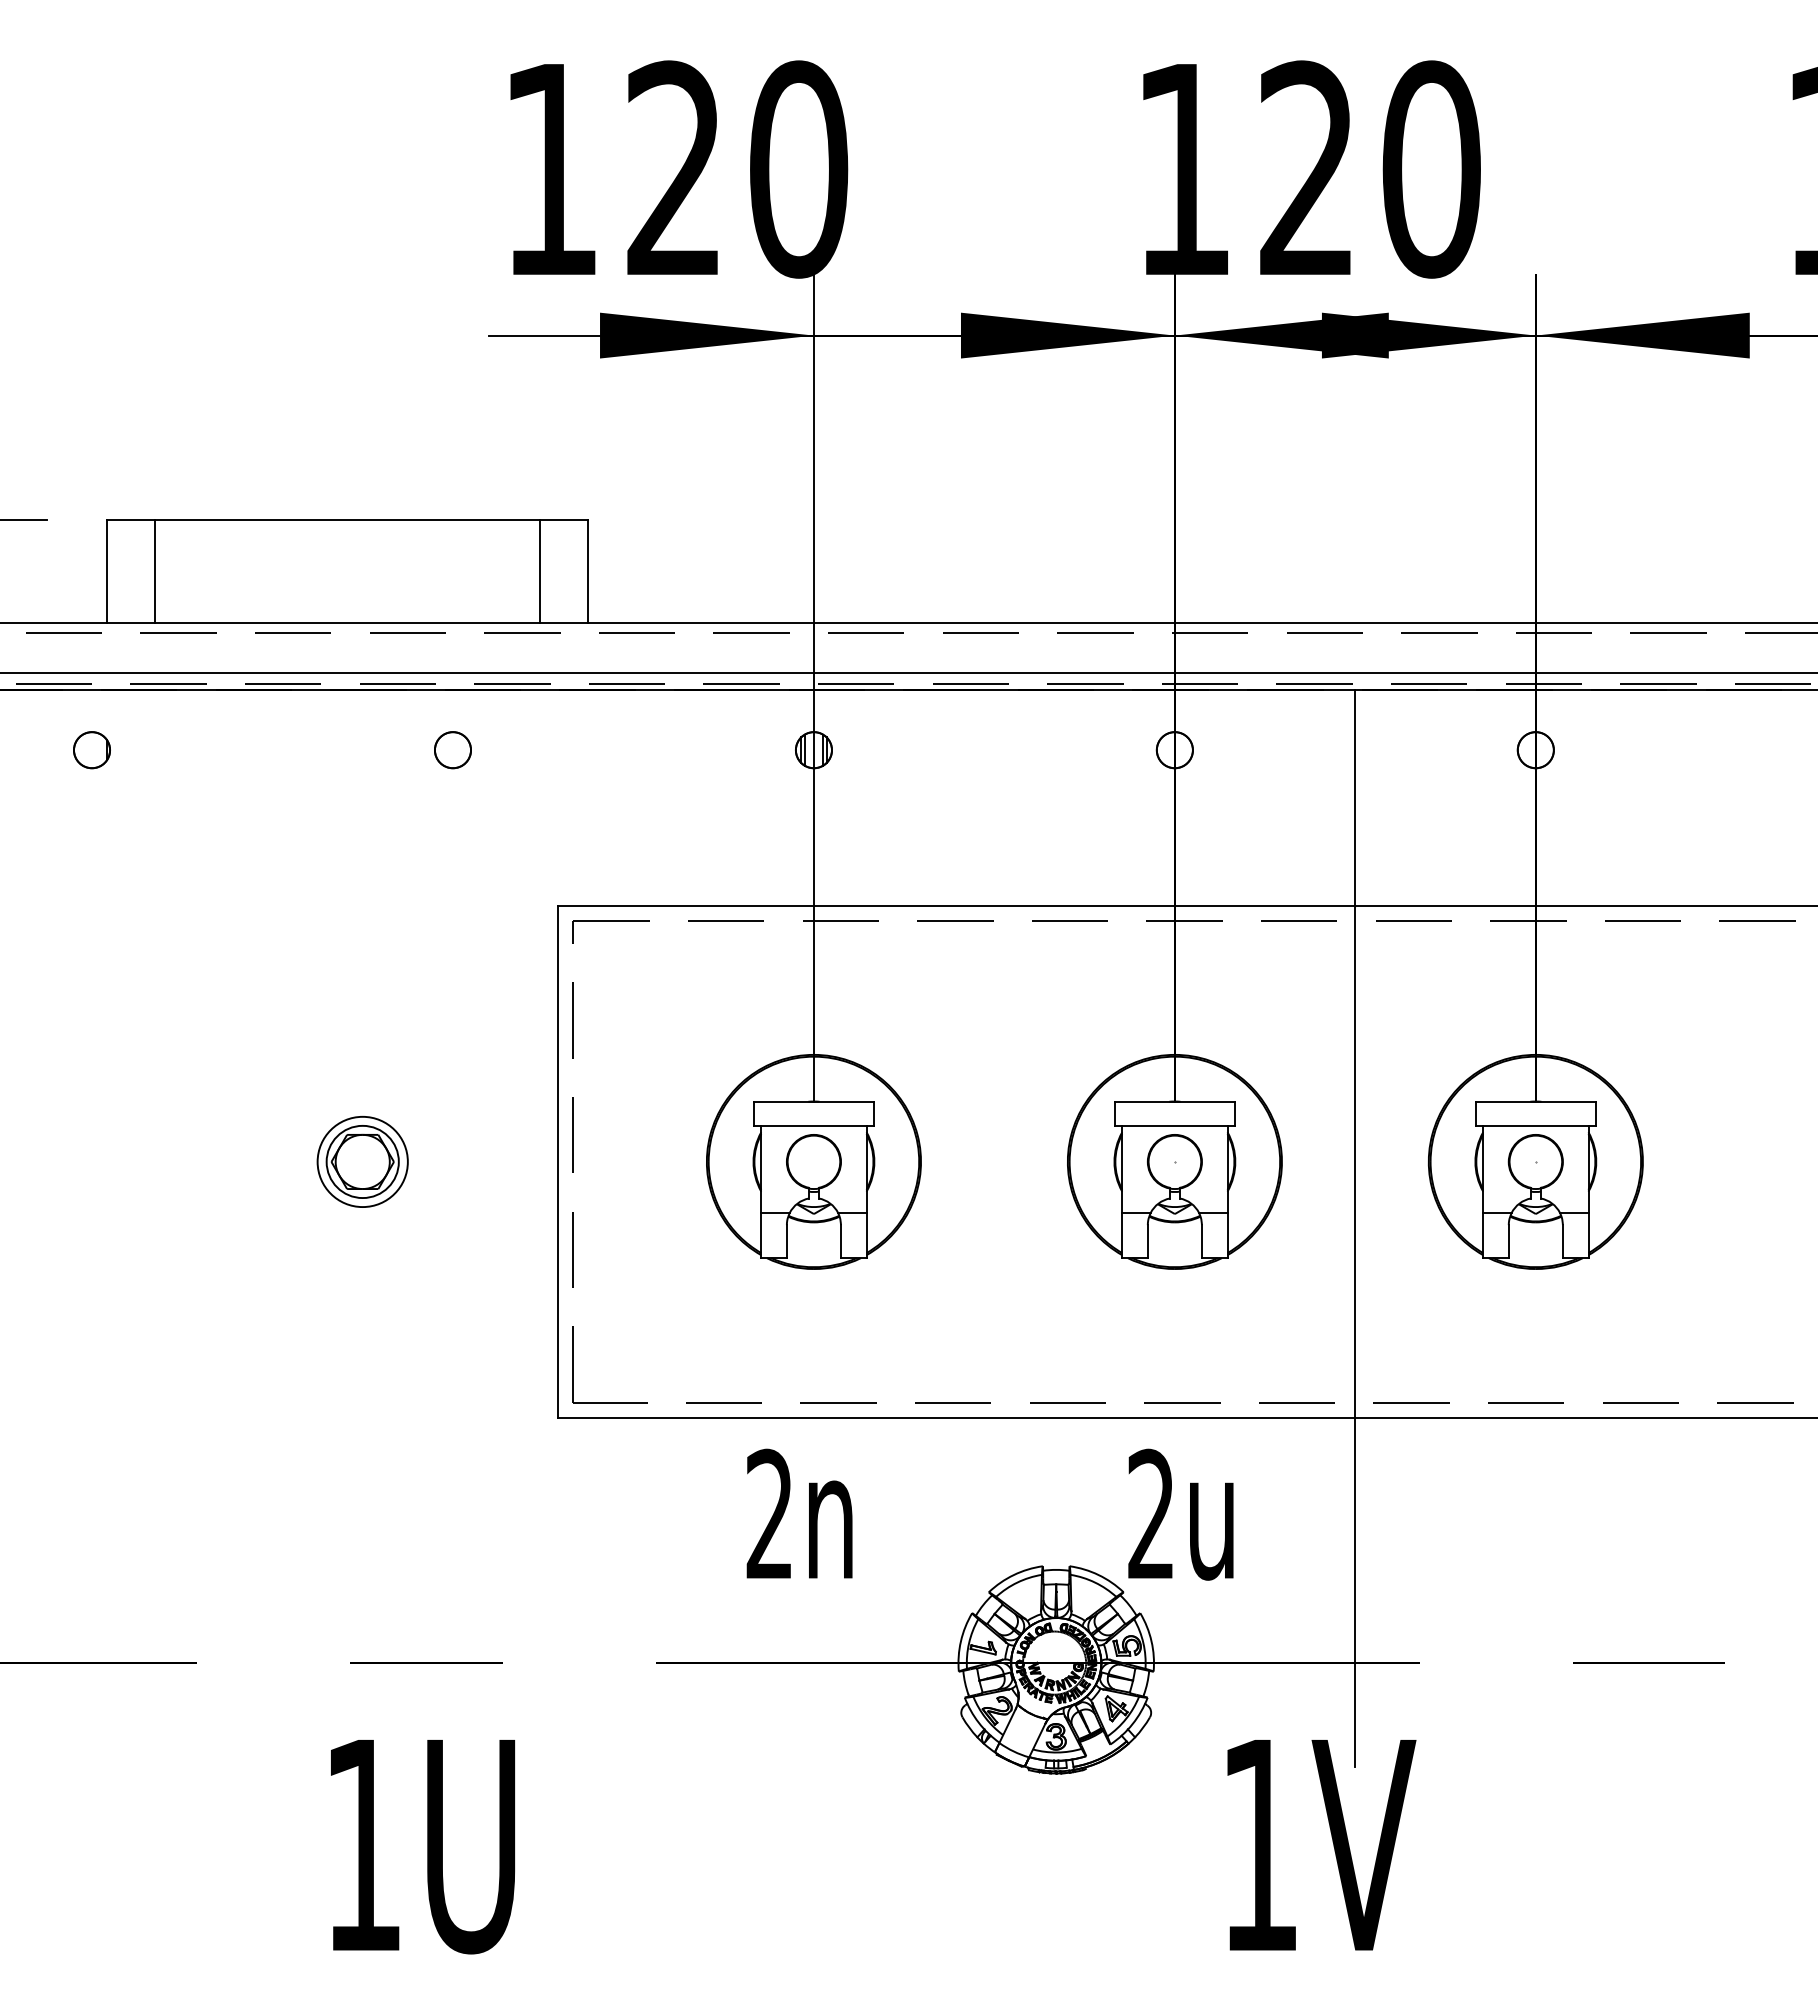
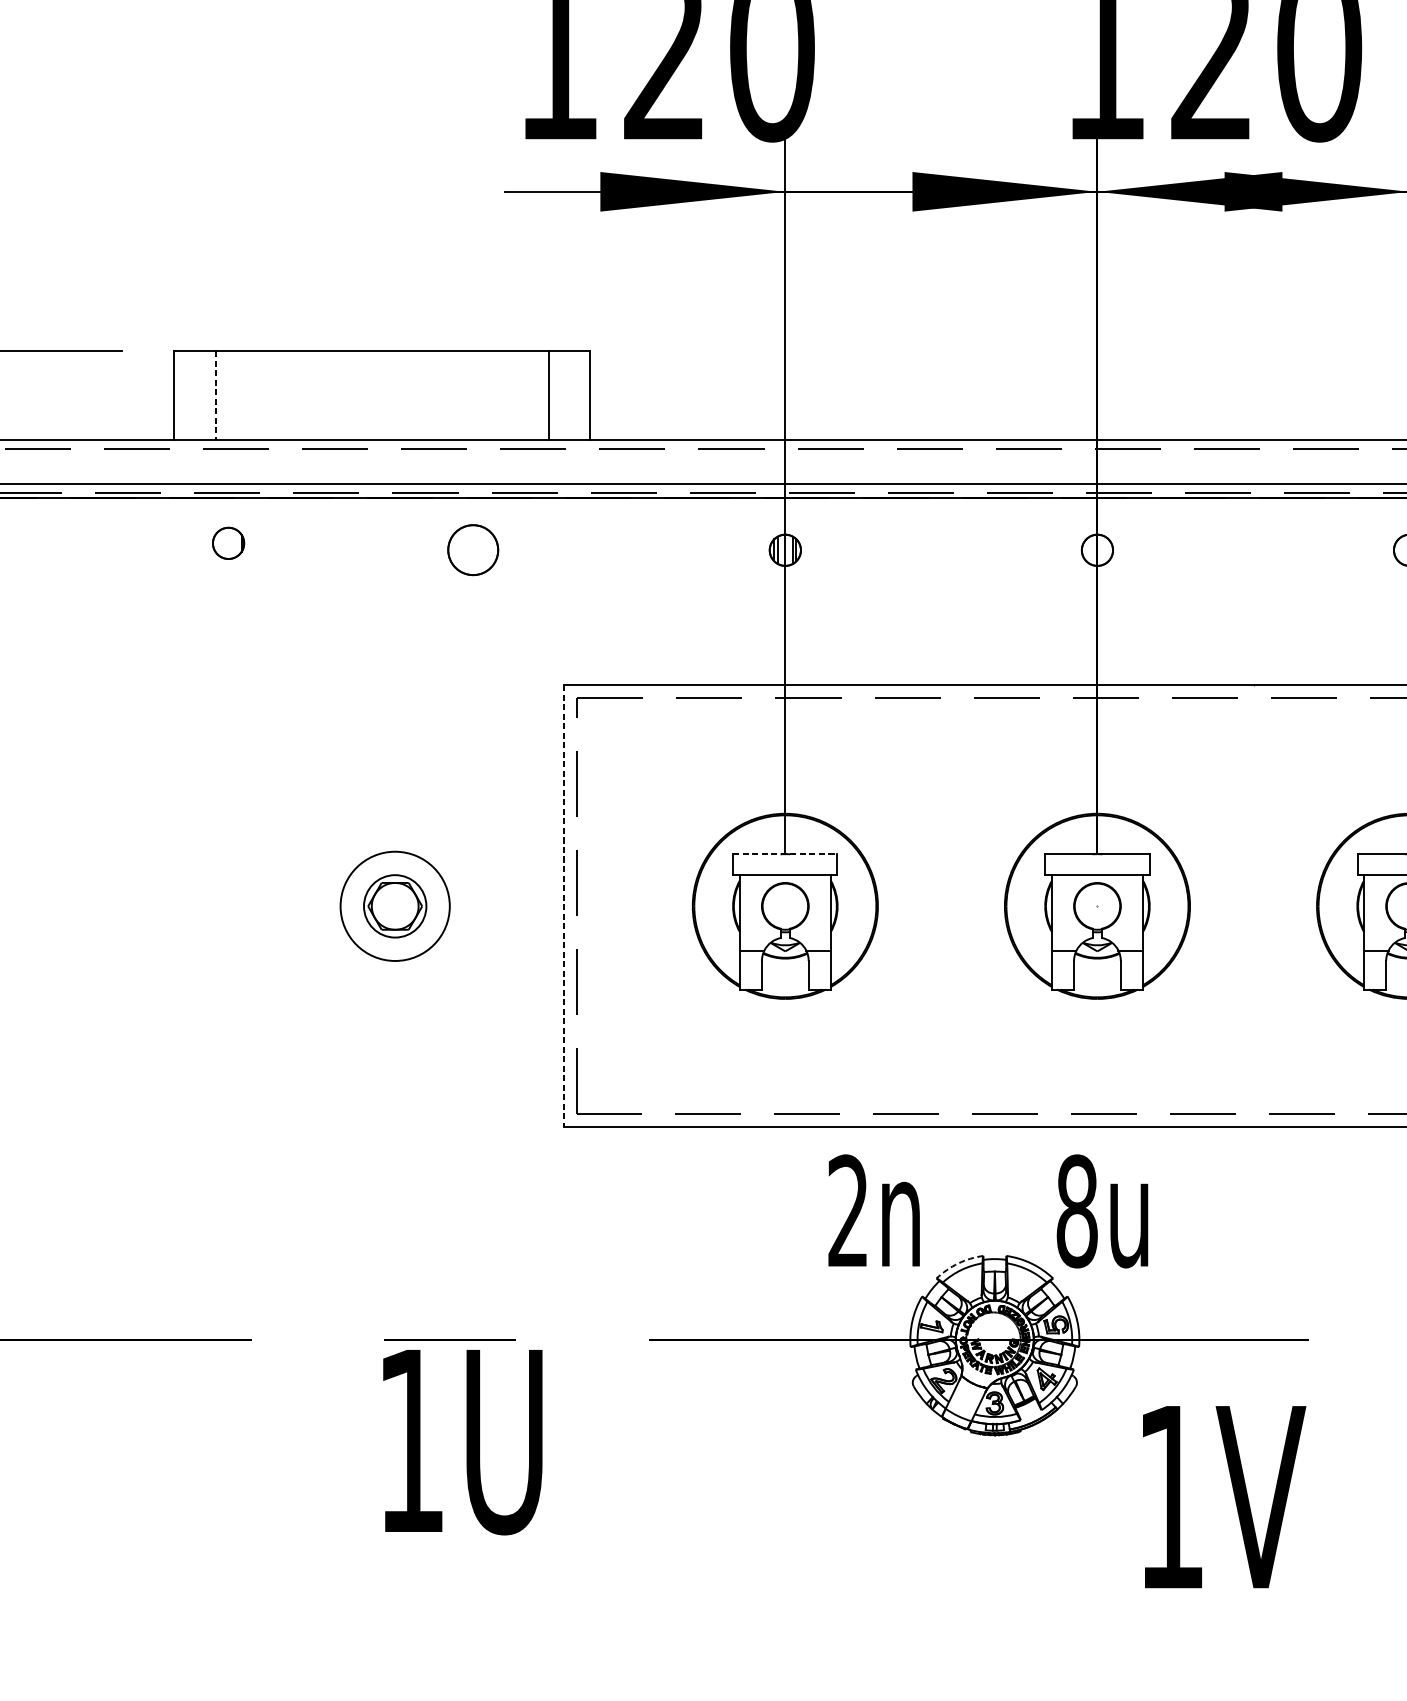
line: (155, 571) -> (215, 395), solid -> dashed
part: (91, 750) -> (228, 543), moved
circle: (452, 750) -> (472, 550), size x1.6
line: (814, 1101) -> (785, 854), solid -> dashed
circle: (362, 1161) -> (394, 905), size x1.4
line: (558, 1161) -> (564, 905), solid -> dashed
line: (1355, 1228) -> (1253, 963), removed
text: (799, 1513) -> (874, 1210), moved
text: (1151, 1514) -> (1077, 1211), 2u -> 8u
arc: (1013, 1575) -> (957, 1263), solid -> dashed
text: (422, 1847) -> (462, 1442), moved

